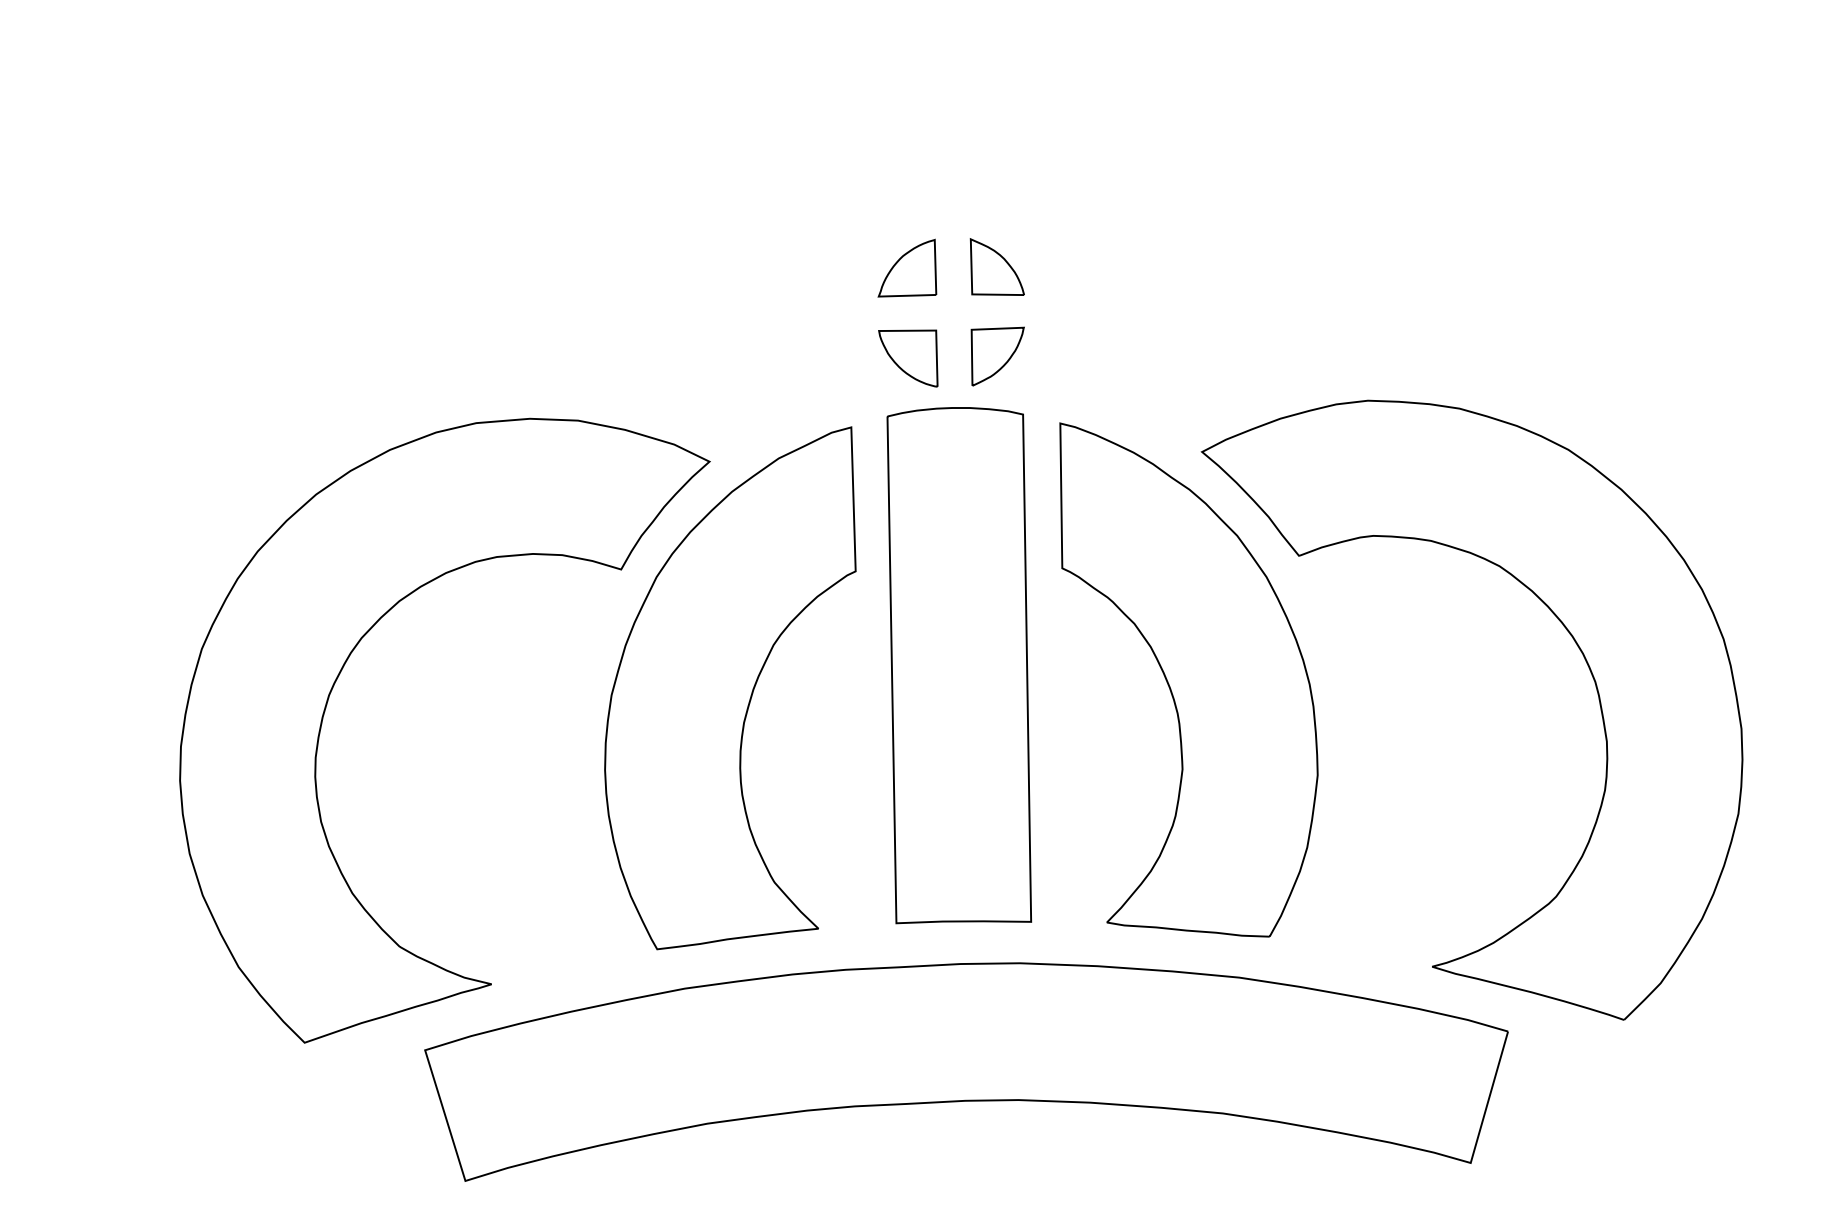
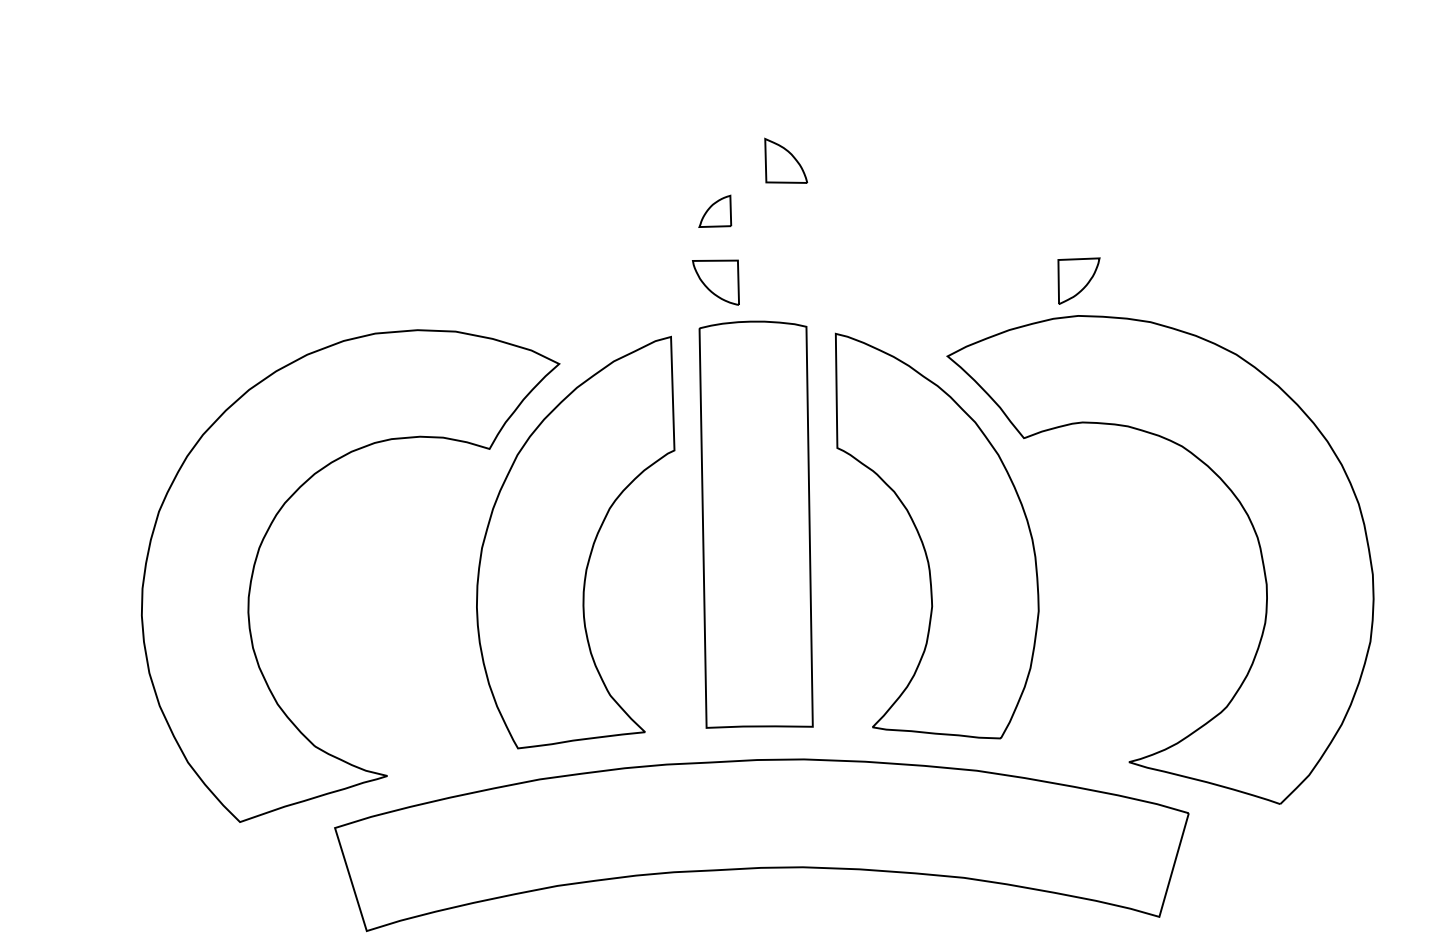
part: (996, 266) -> (785, 160), moved
part: (907, 267) -> (715, 210), size x0.7
part: (997, 356) -> (1078, 281), moved

